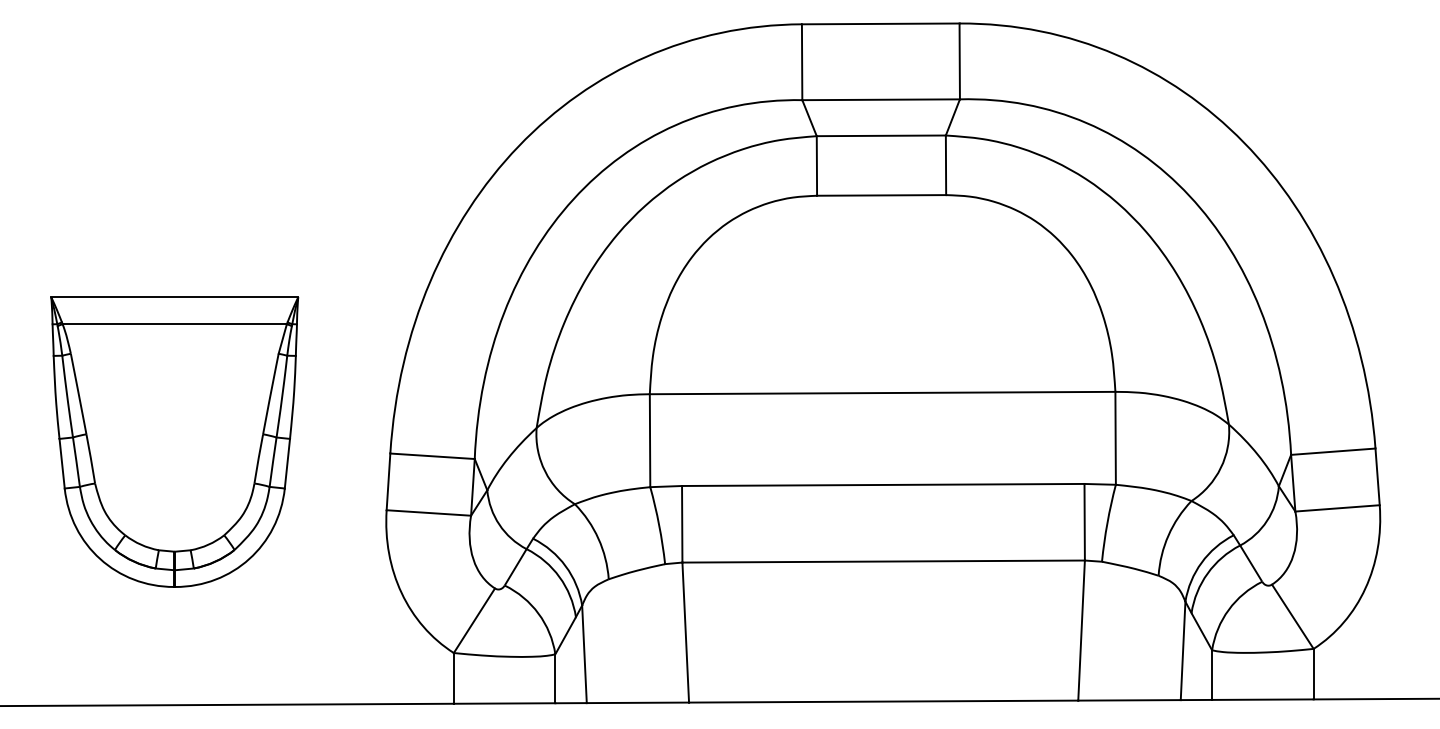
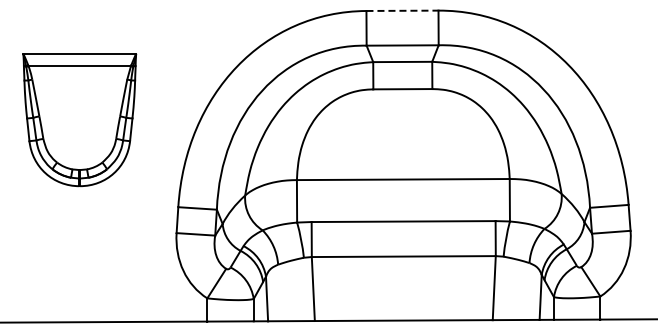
line: (880, 23) -> (402, 10), solid -> dashed
part: (174, 443) -> (79, 120), moved

